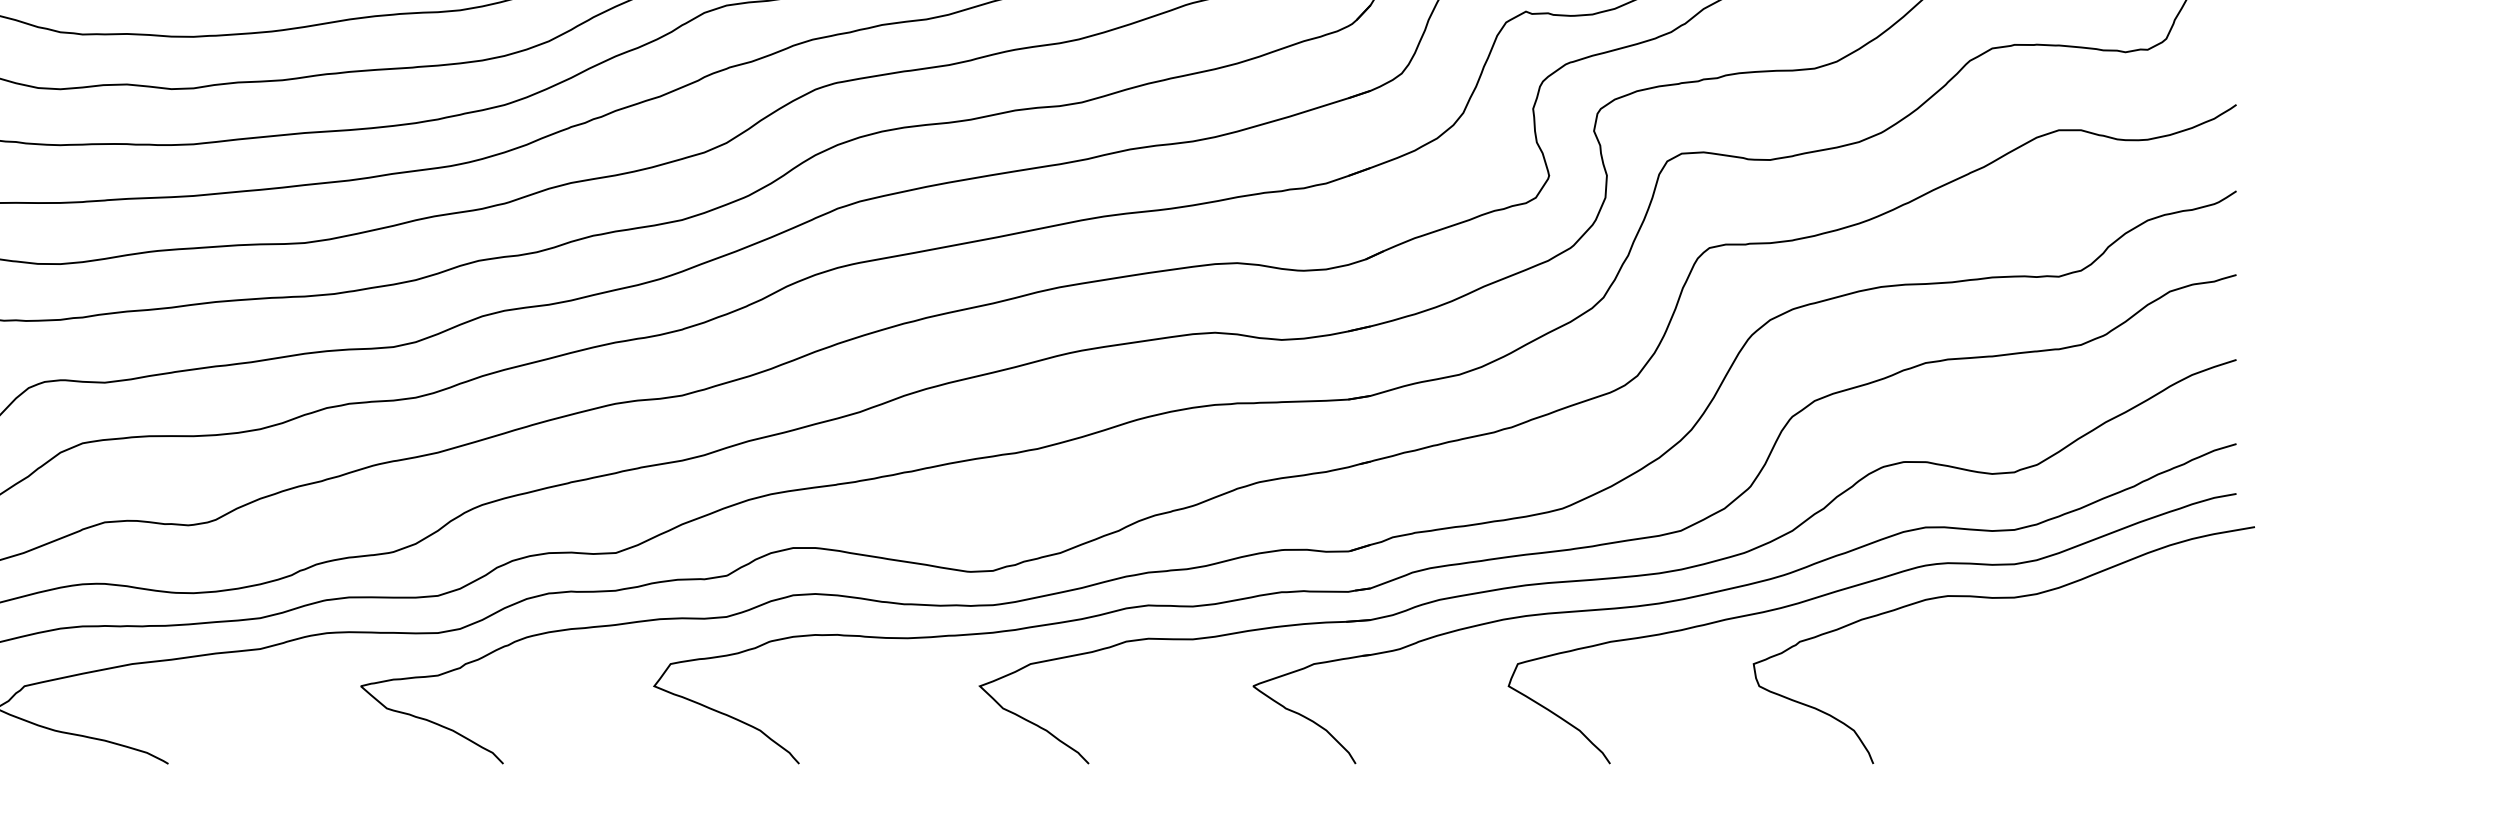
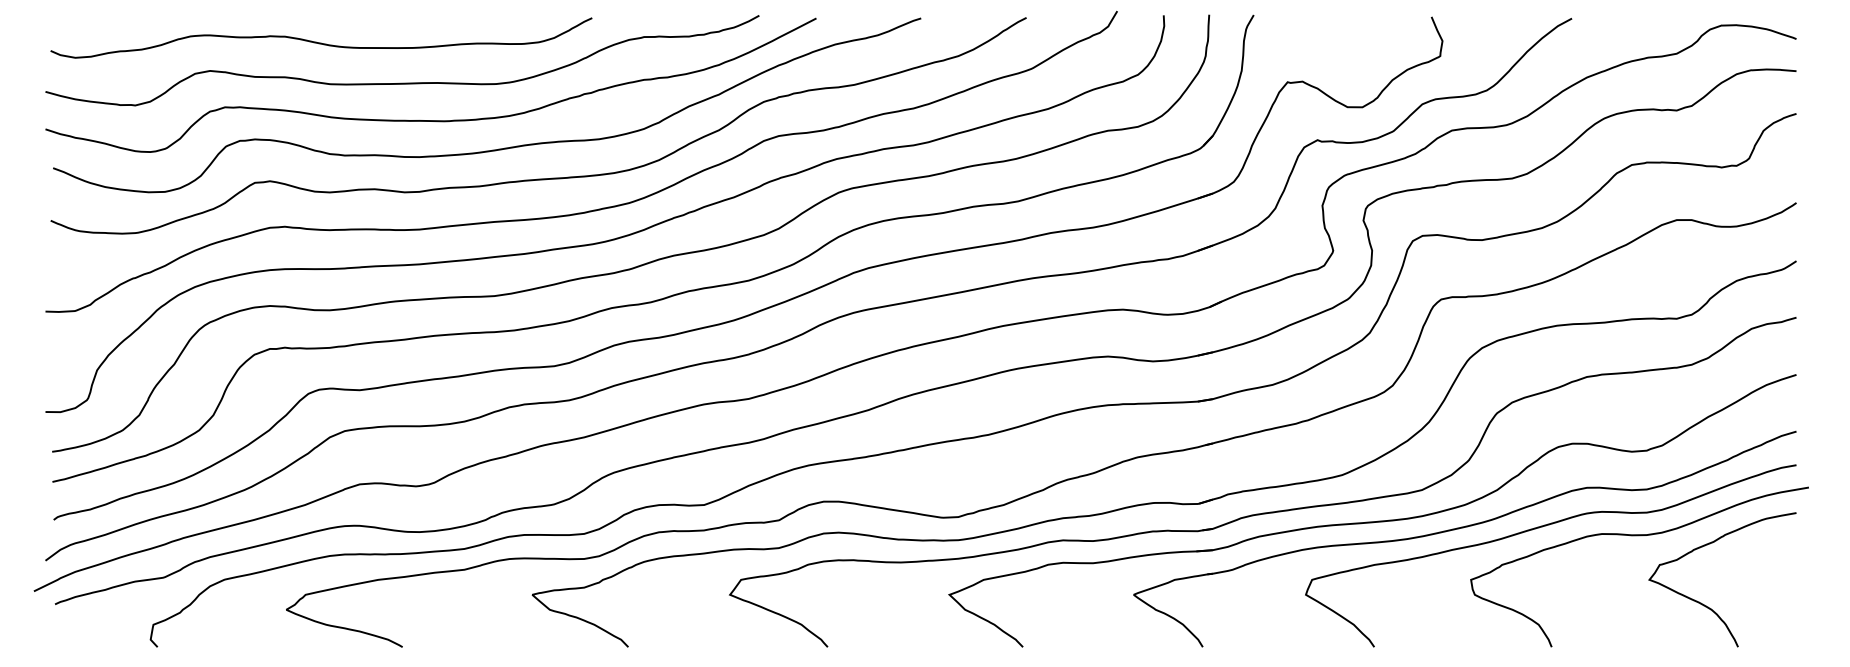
curve: (2105, 703) -> (1708, 606), added

